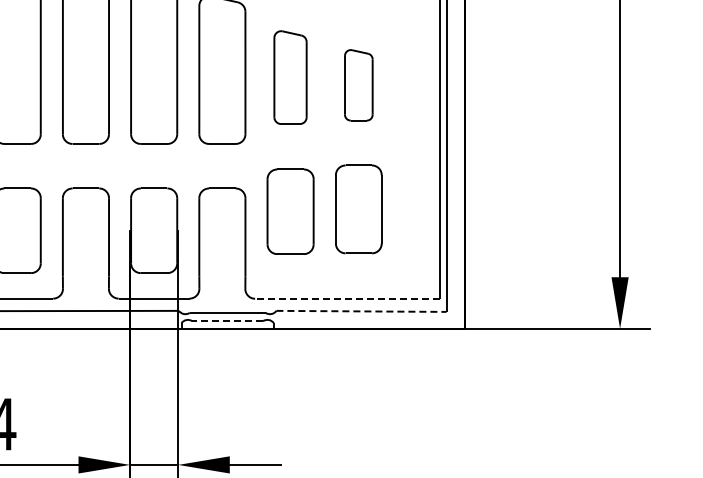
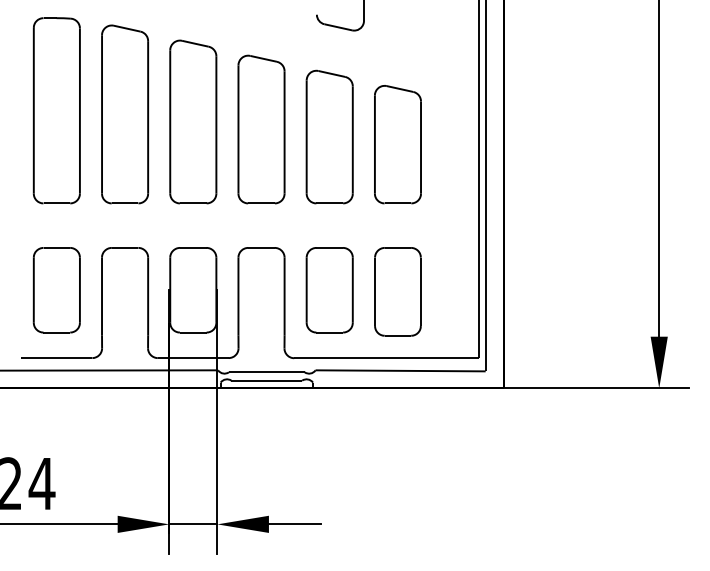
part: (290, 77) -> (329, 136), size x1.43
part: (358, 85) -> (397, 144), size x1.67
part: (358, 209) -> (397, 291), moved
part: (290, 212) -> (329, 290), moved
line: (347, 299) -> (386, 358), dashed -> solid
line: (362, 311) -> (401, 370), dashed -> solid
line: (227, 321) -> (266, 380), dashed -> solid

